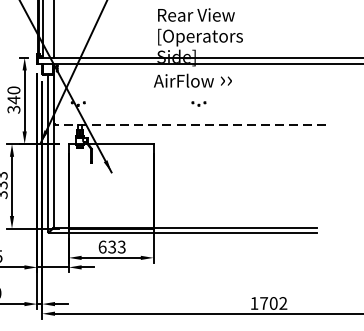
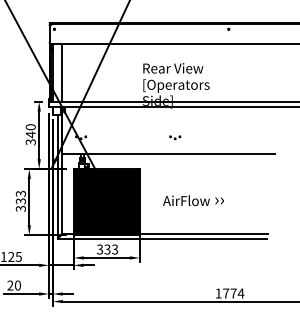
text: (192, 80) -> (193, 200), moved
line: (190, 125) -> (168, 154), dashed -> solid
hatch: (110, 186) -> (106, 202), added
text: (103, 247) -> (100, 249), 633 -> 333
text: (278, 303) -> (237, 293), 1702 -> 1774

